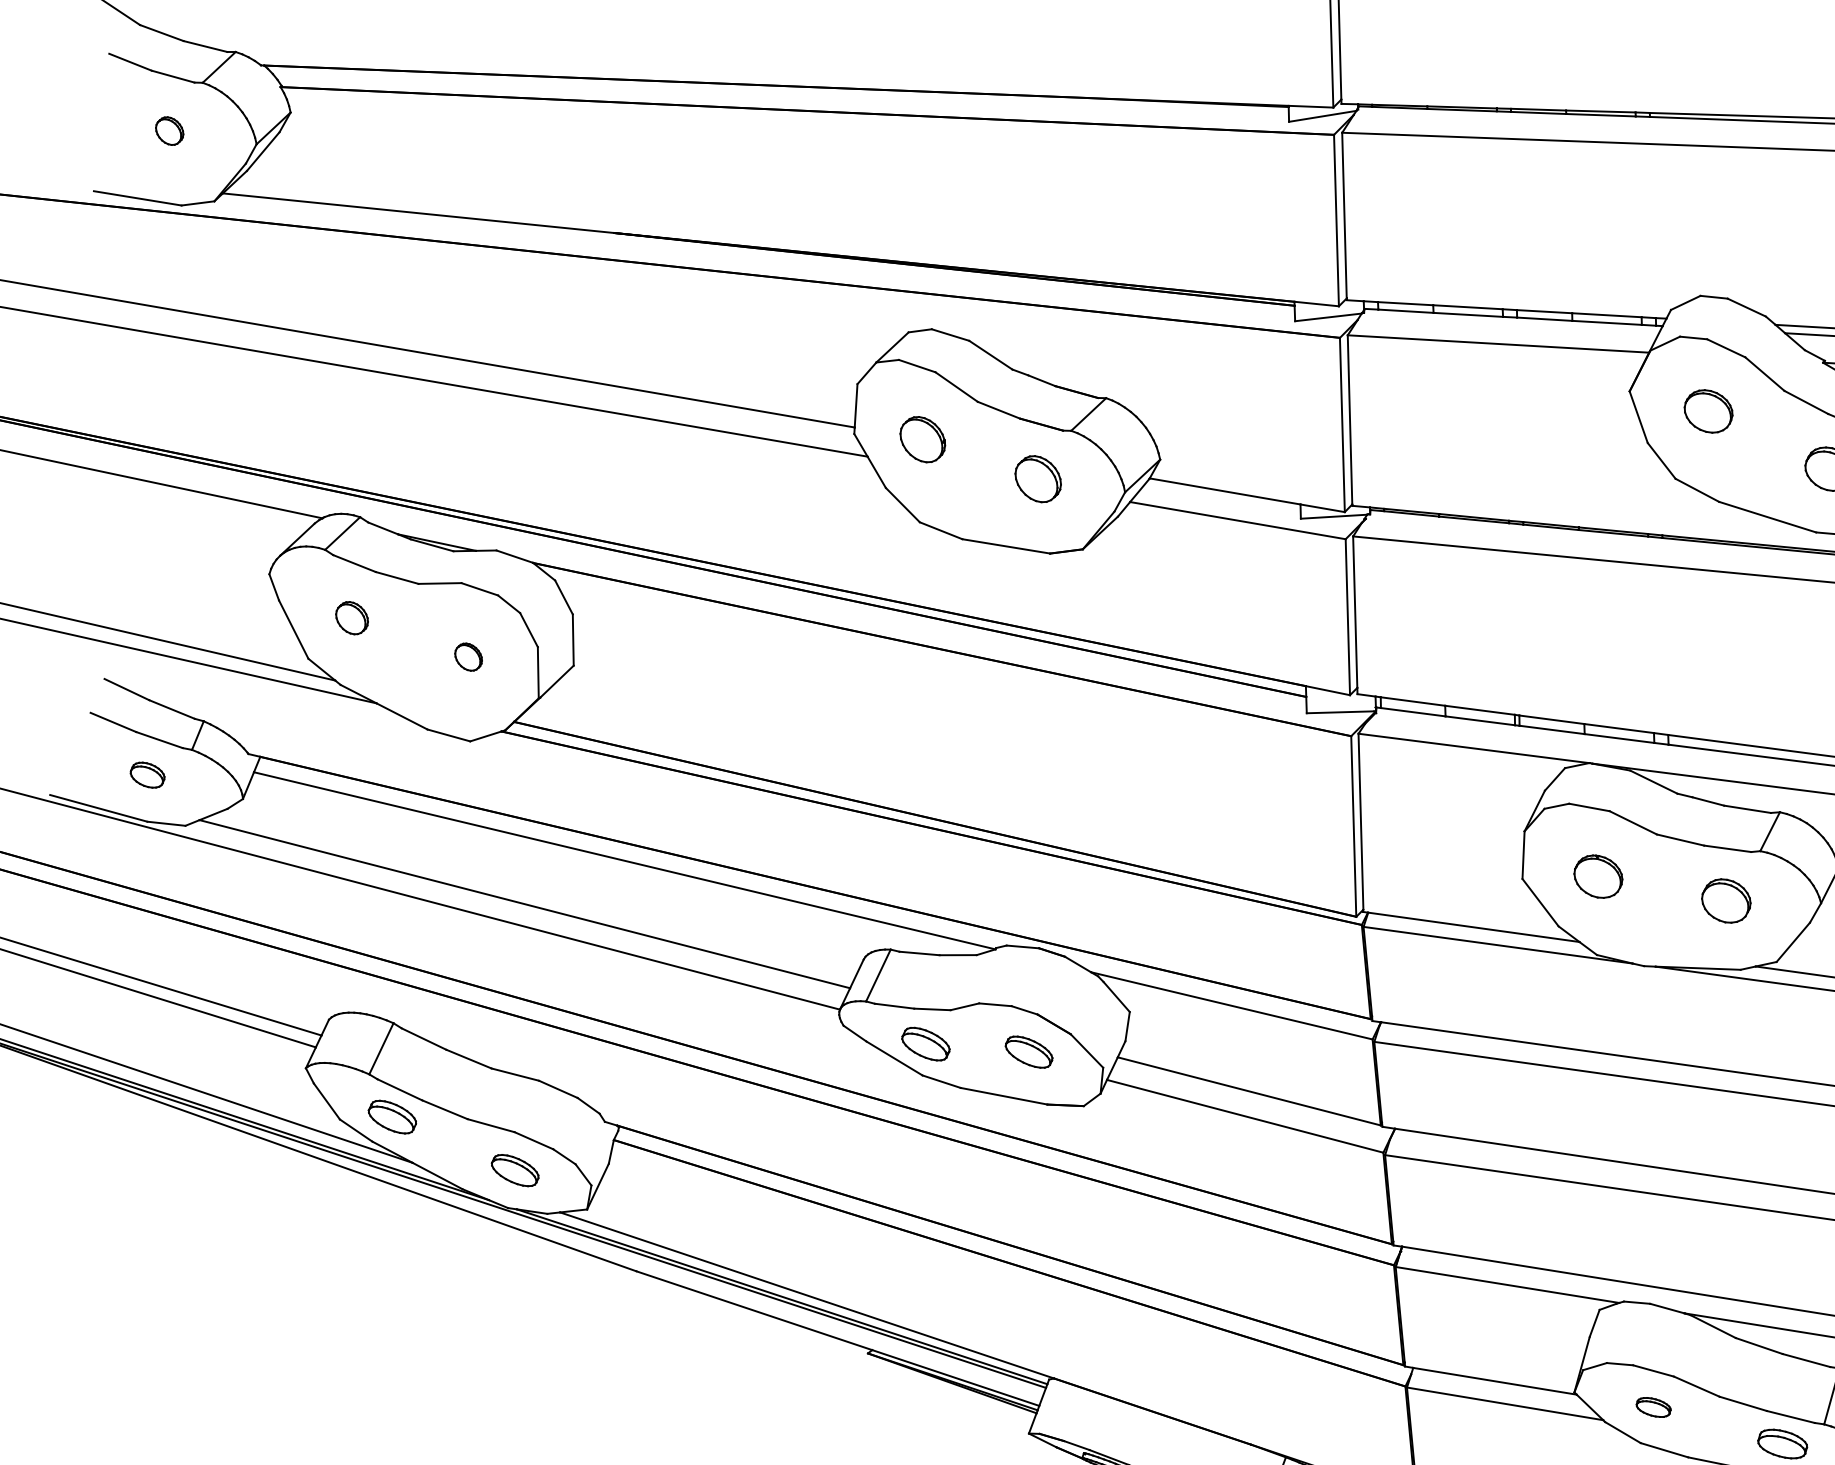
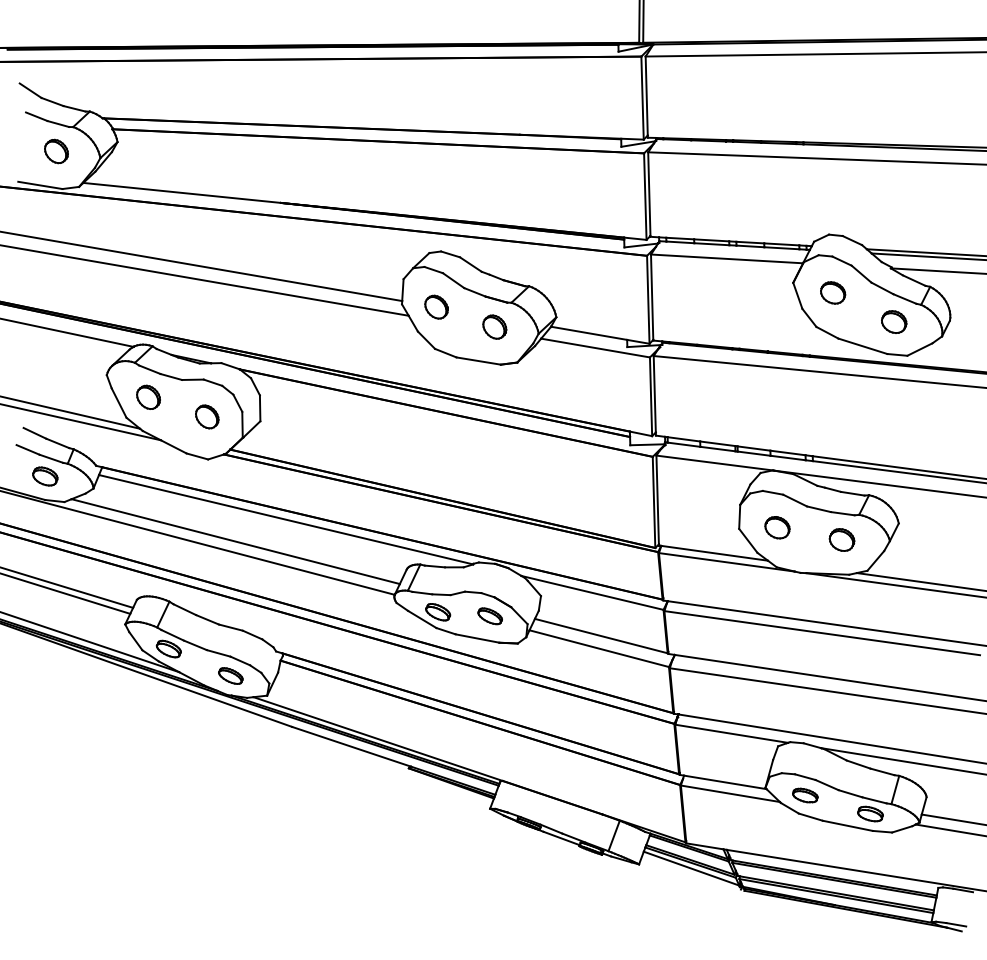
part: (169, 131) -> (56, 151), size x1.67
part: (351, 616) -> (148, 396), size x1.43
part: (468, 656) -> (207, 416), size x1.67
part: (147, 775) -> (45, 476), size x1.43
part: (1653, 1407) -> (805, 795), size x1.43

